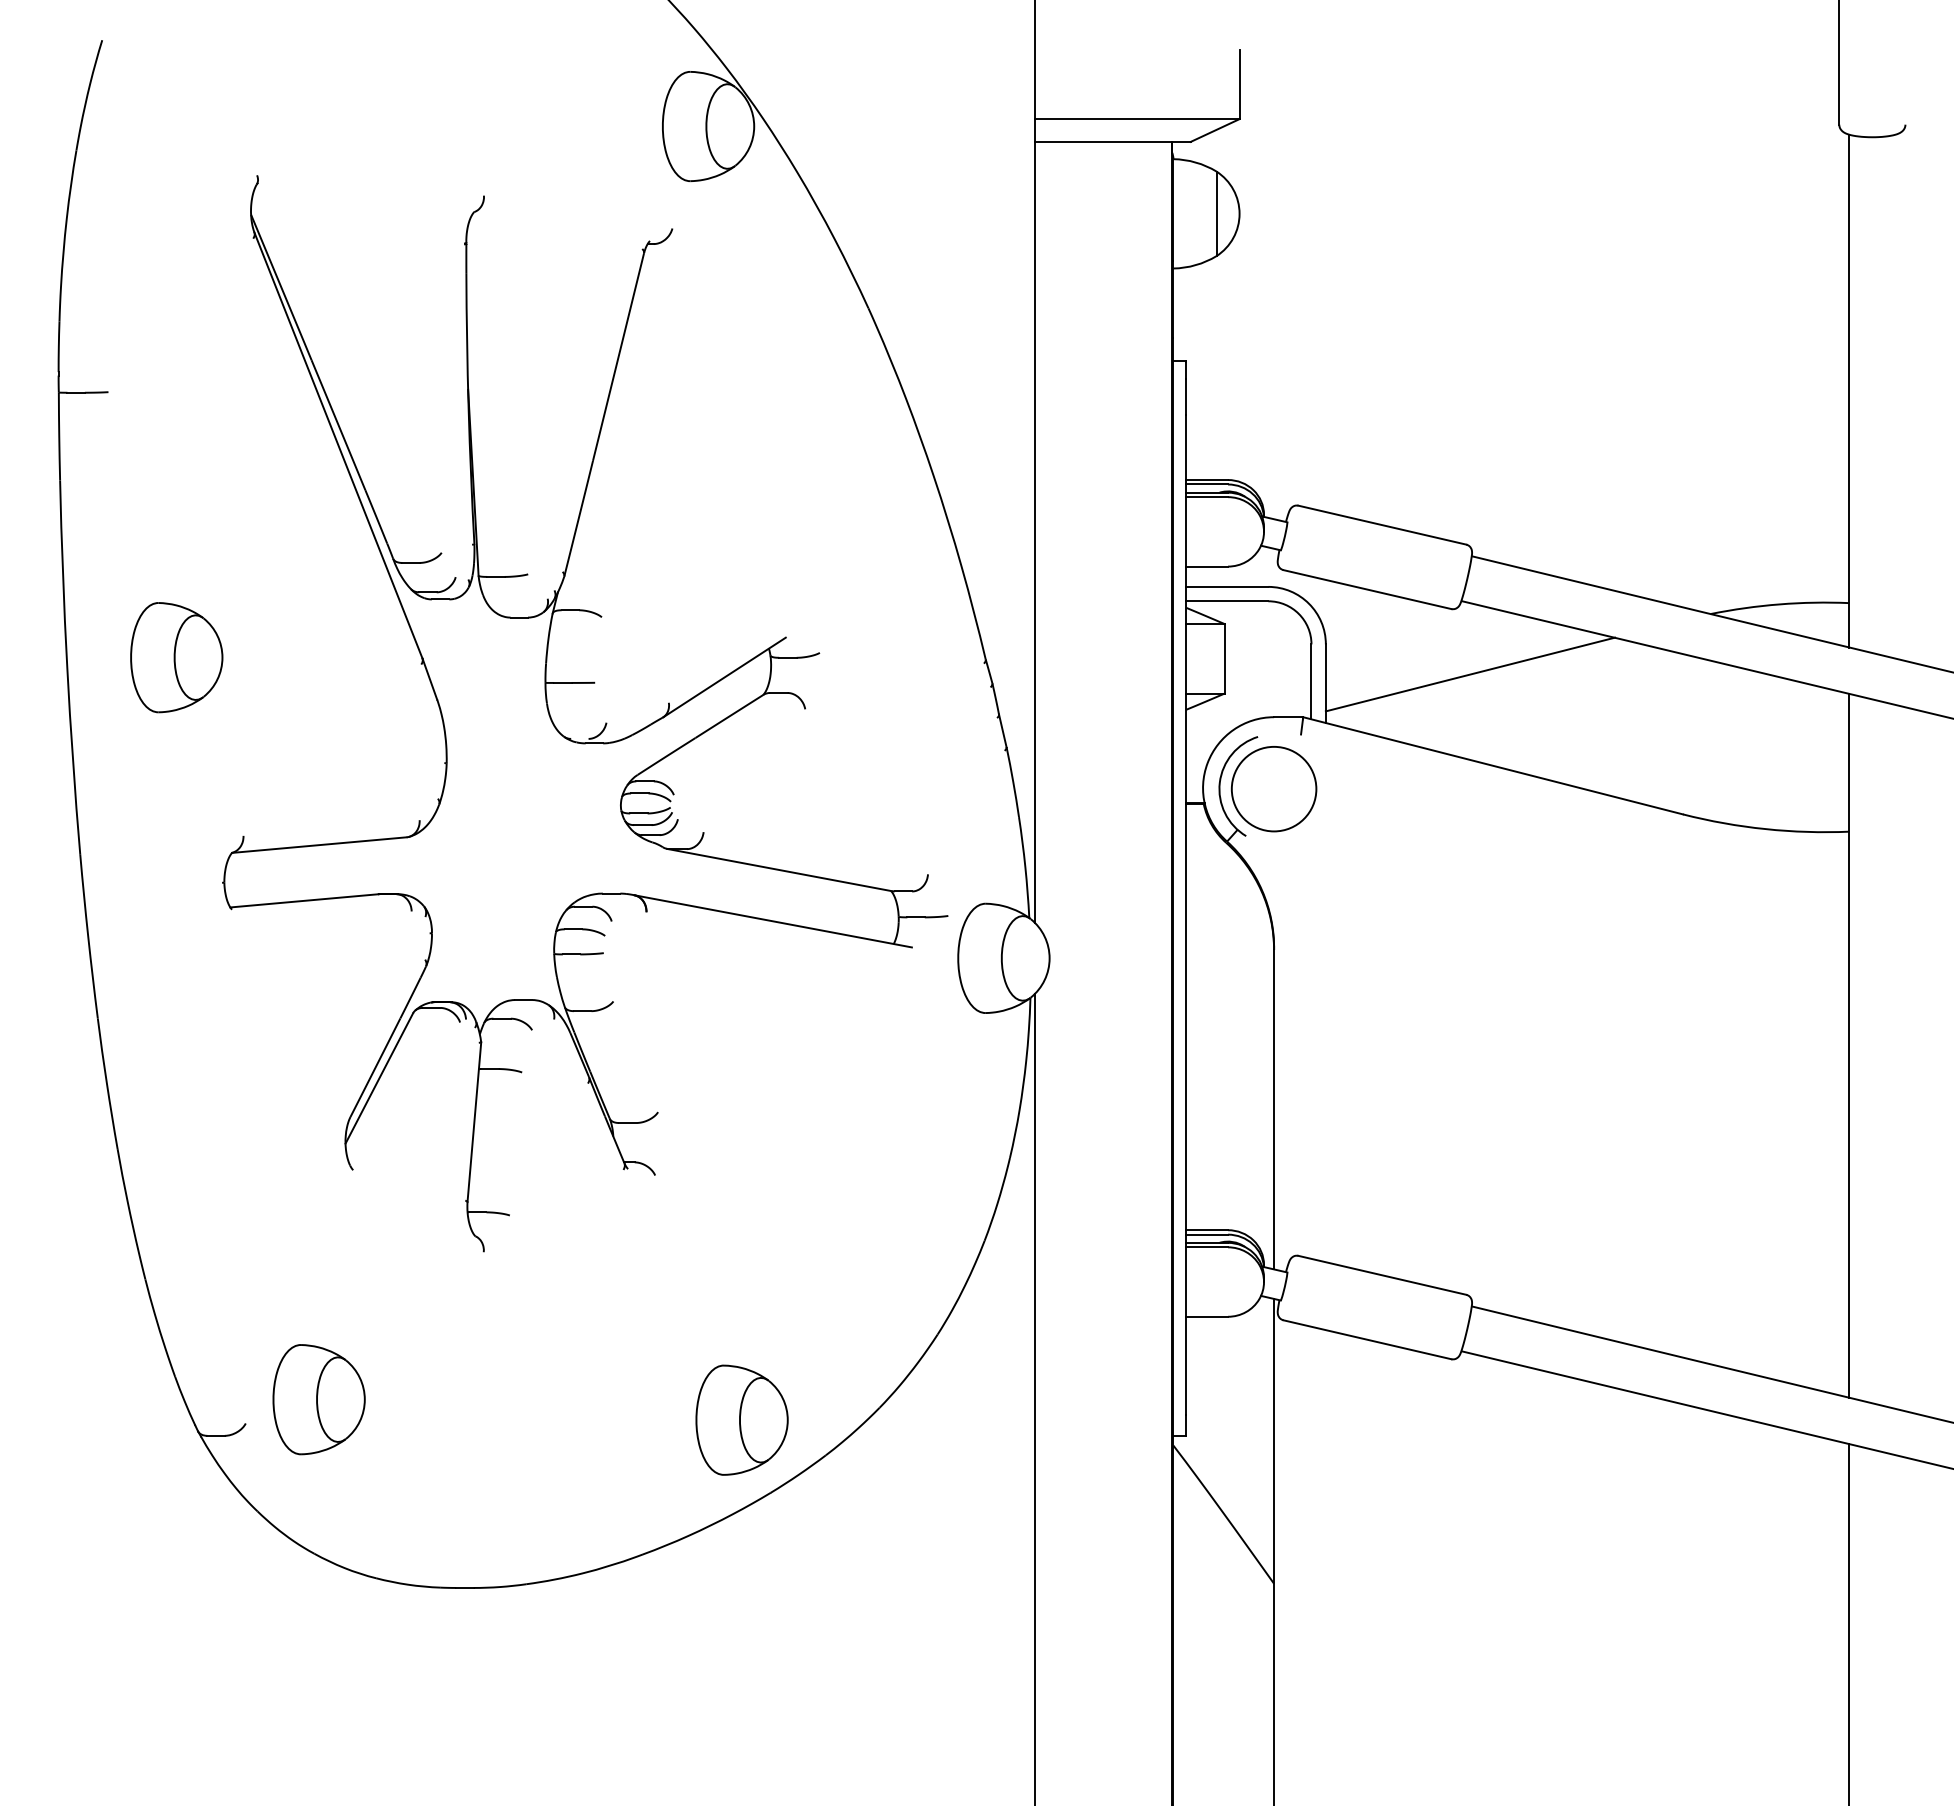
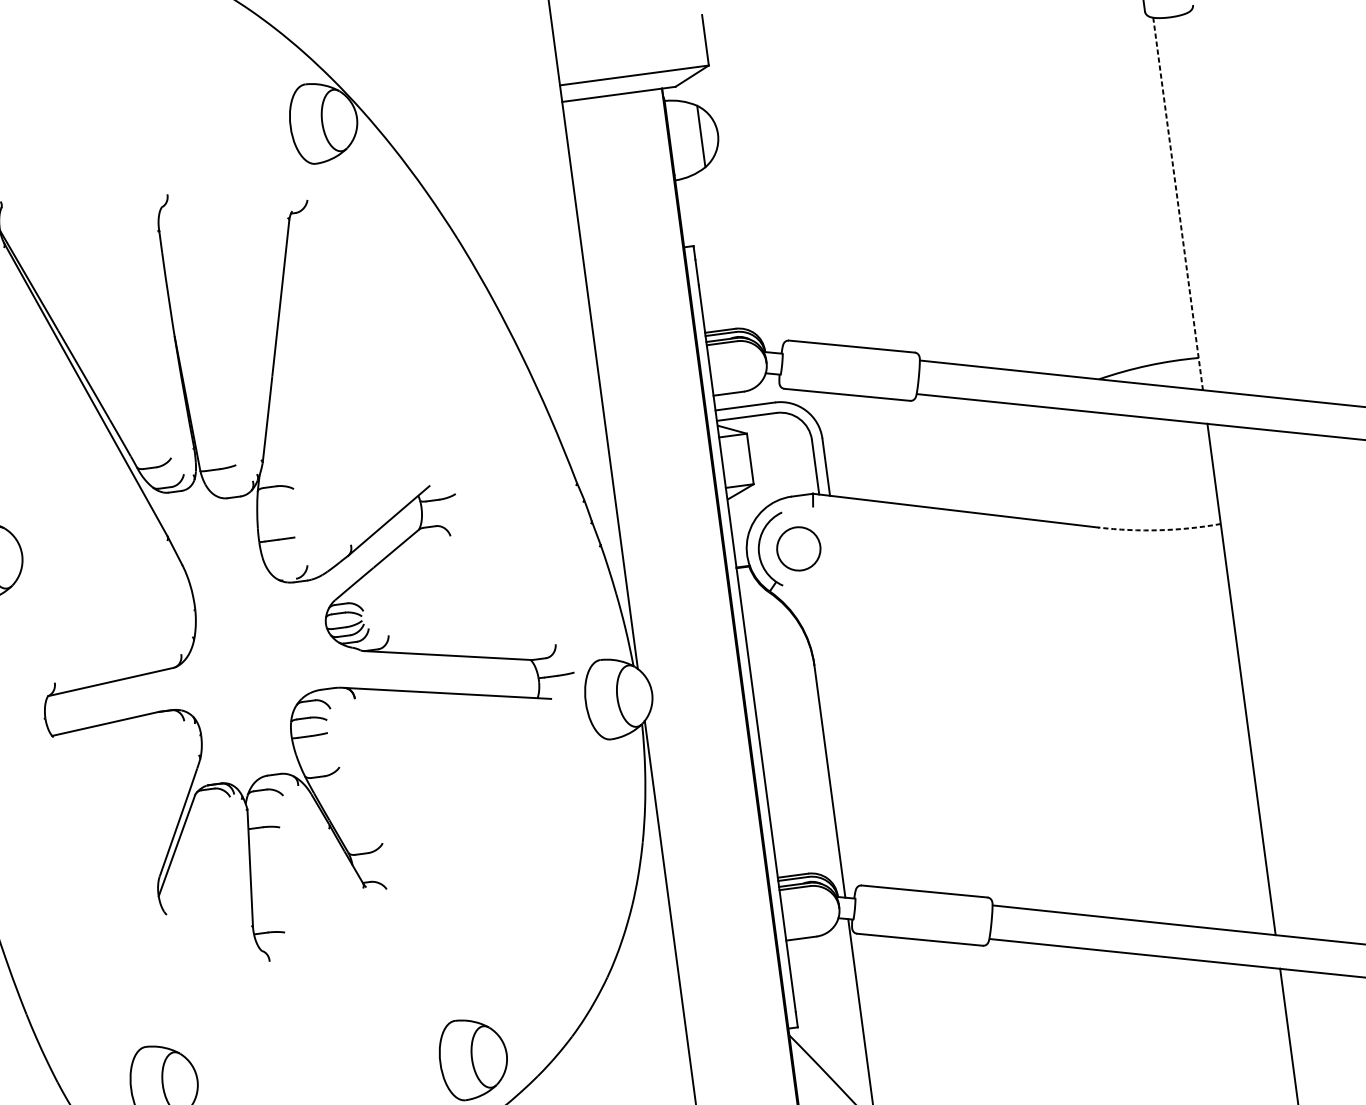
line: (1849, 390) -> (1178, 203), solid -> dashed
line: (1470, 674) -> (930, 446), removed
circle: (1273, 789) -> (798, 549), size x0.7
arc: (1765, 829) -> (1159, 530), solid -> dashed

